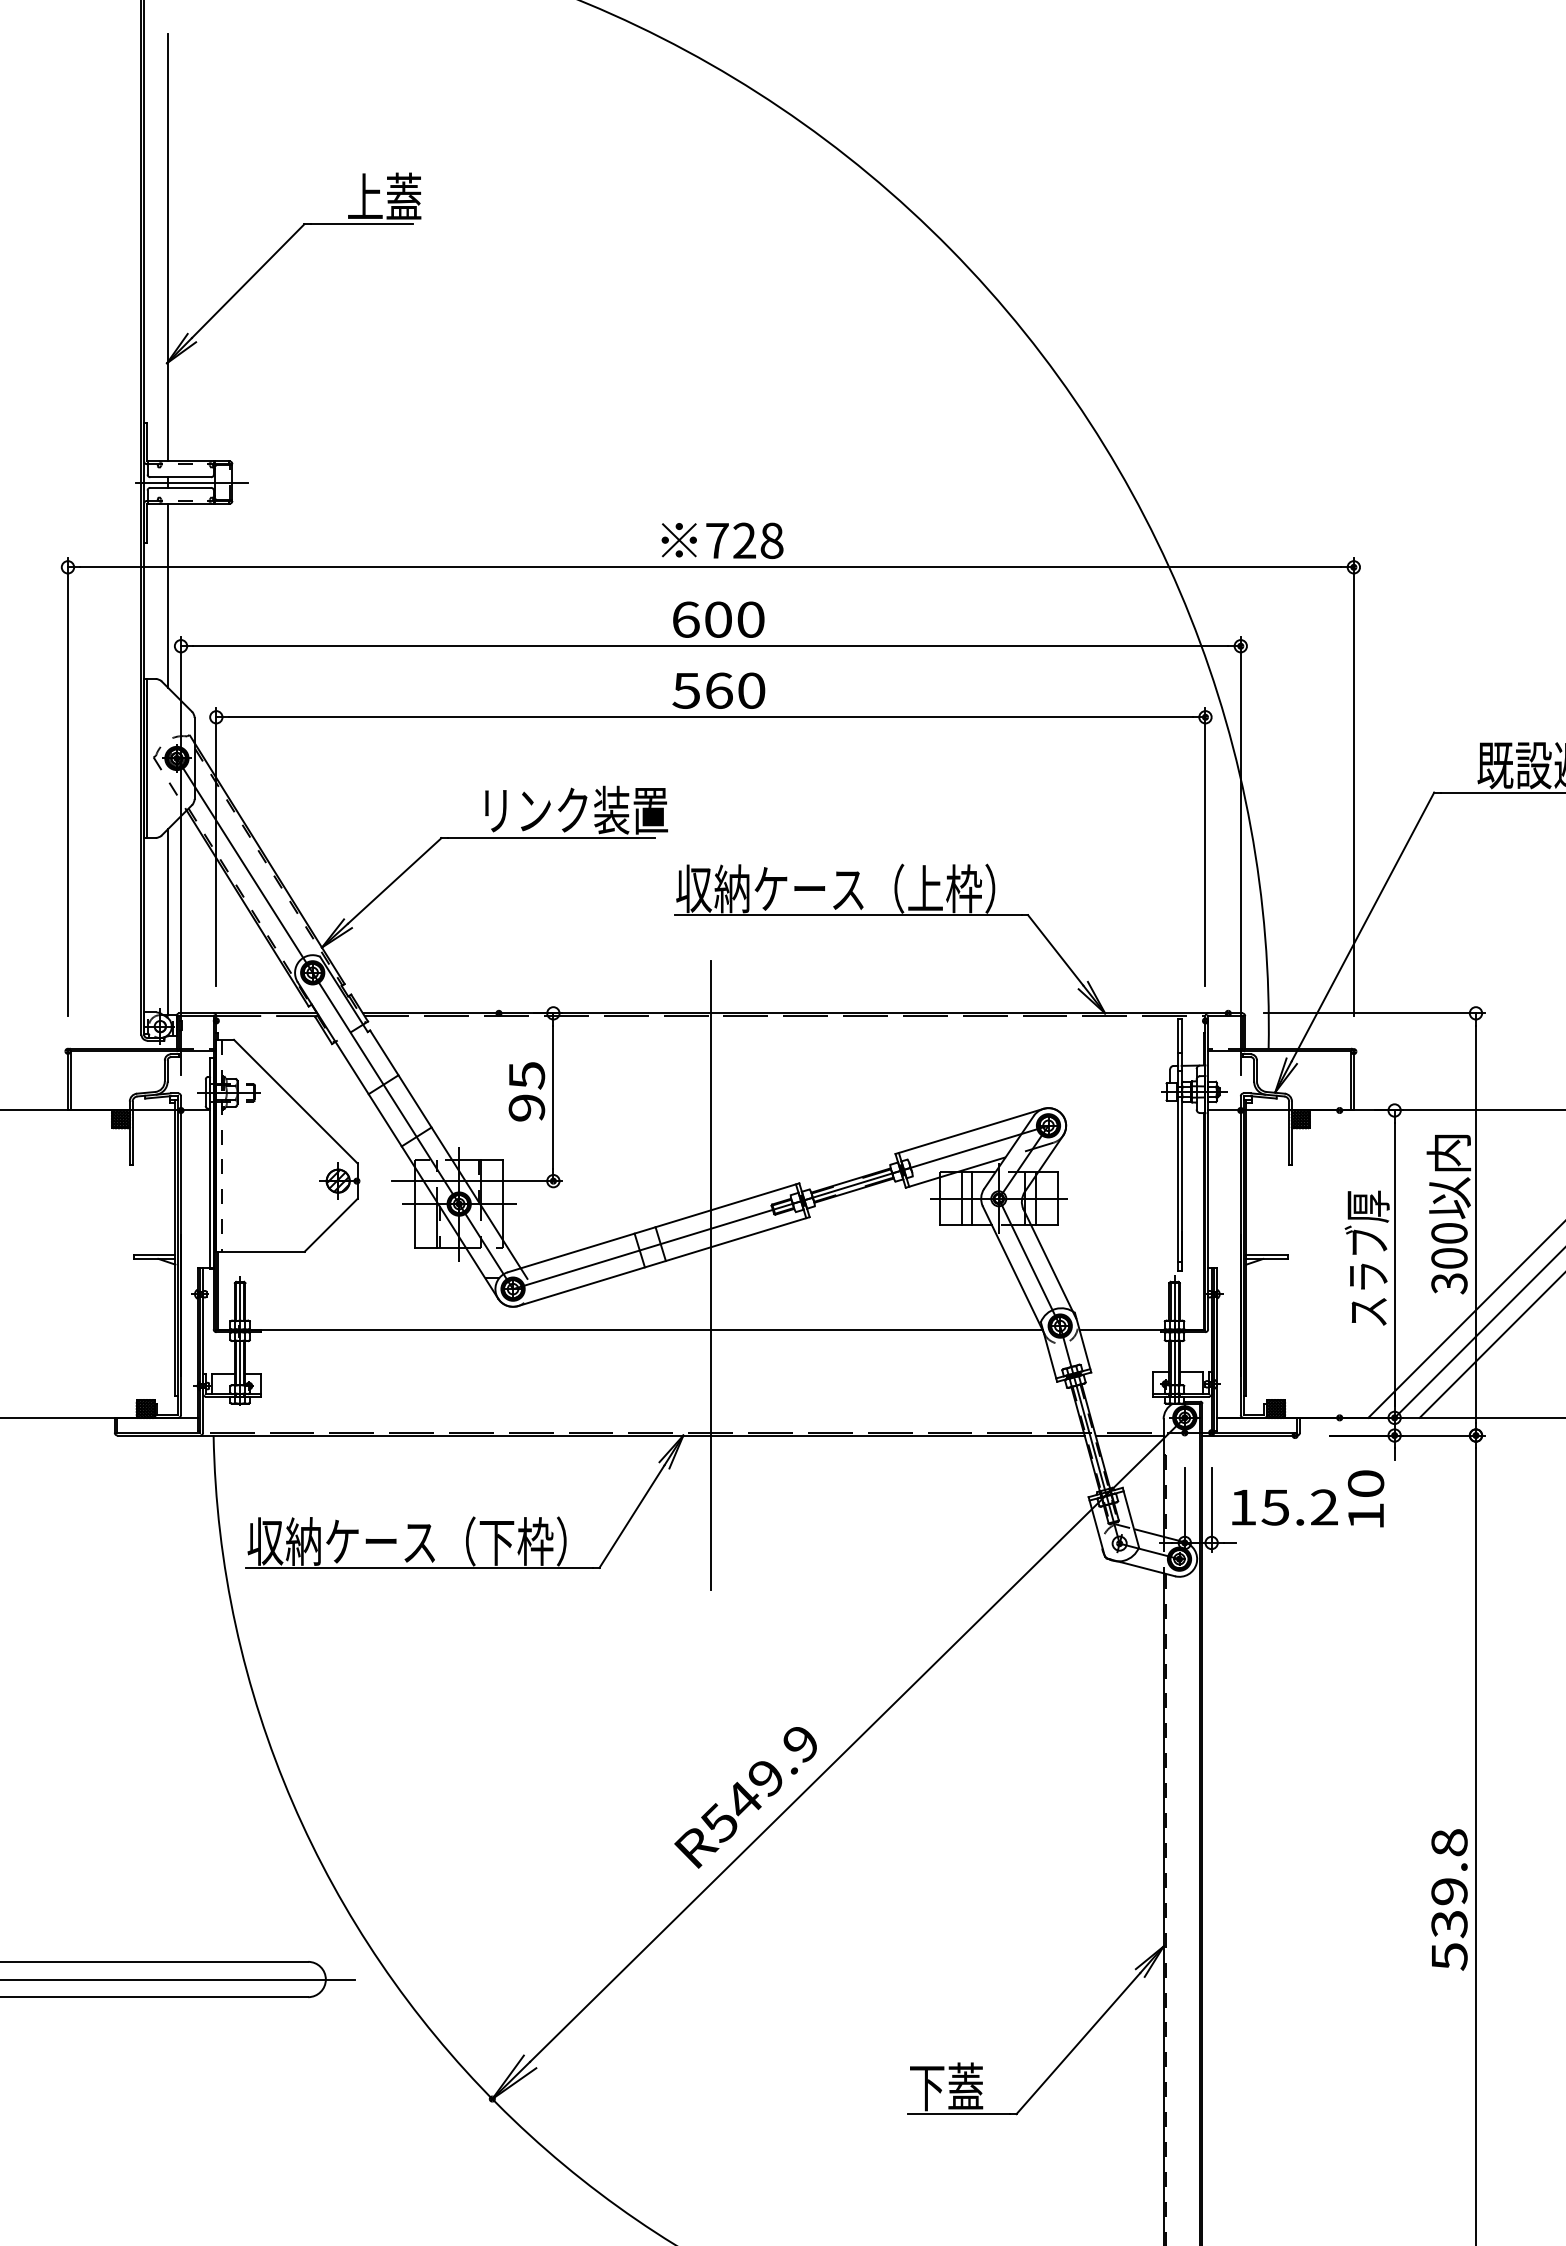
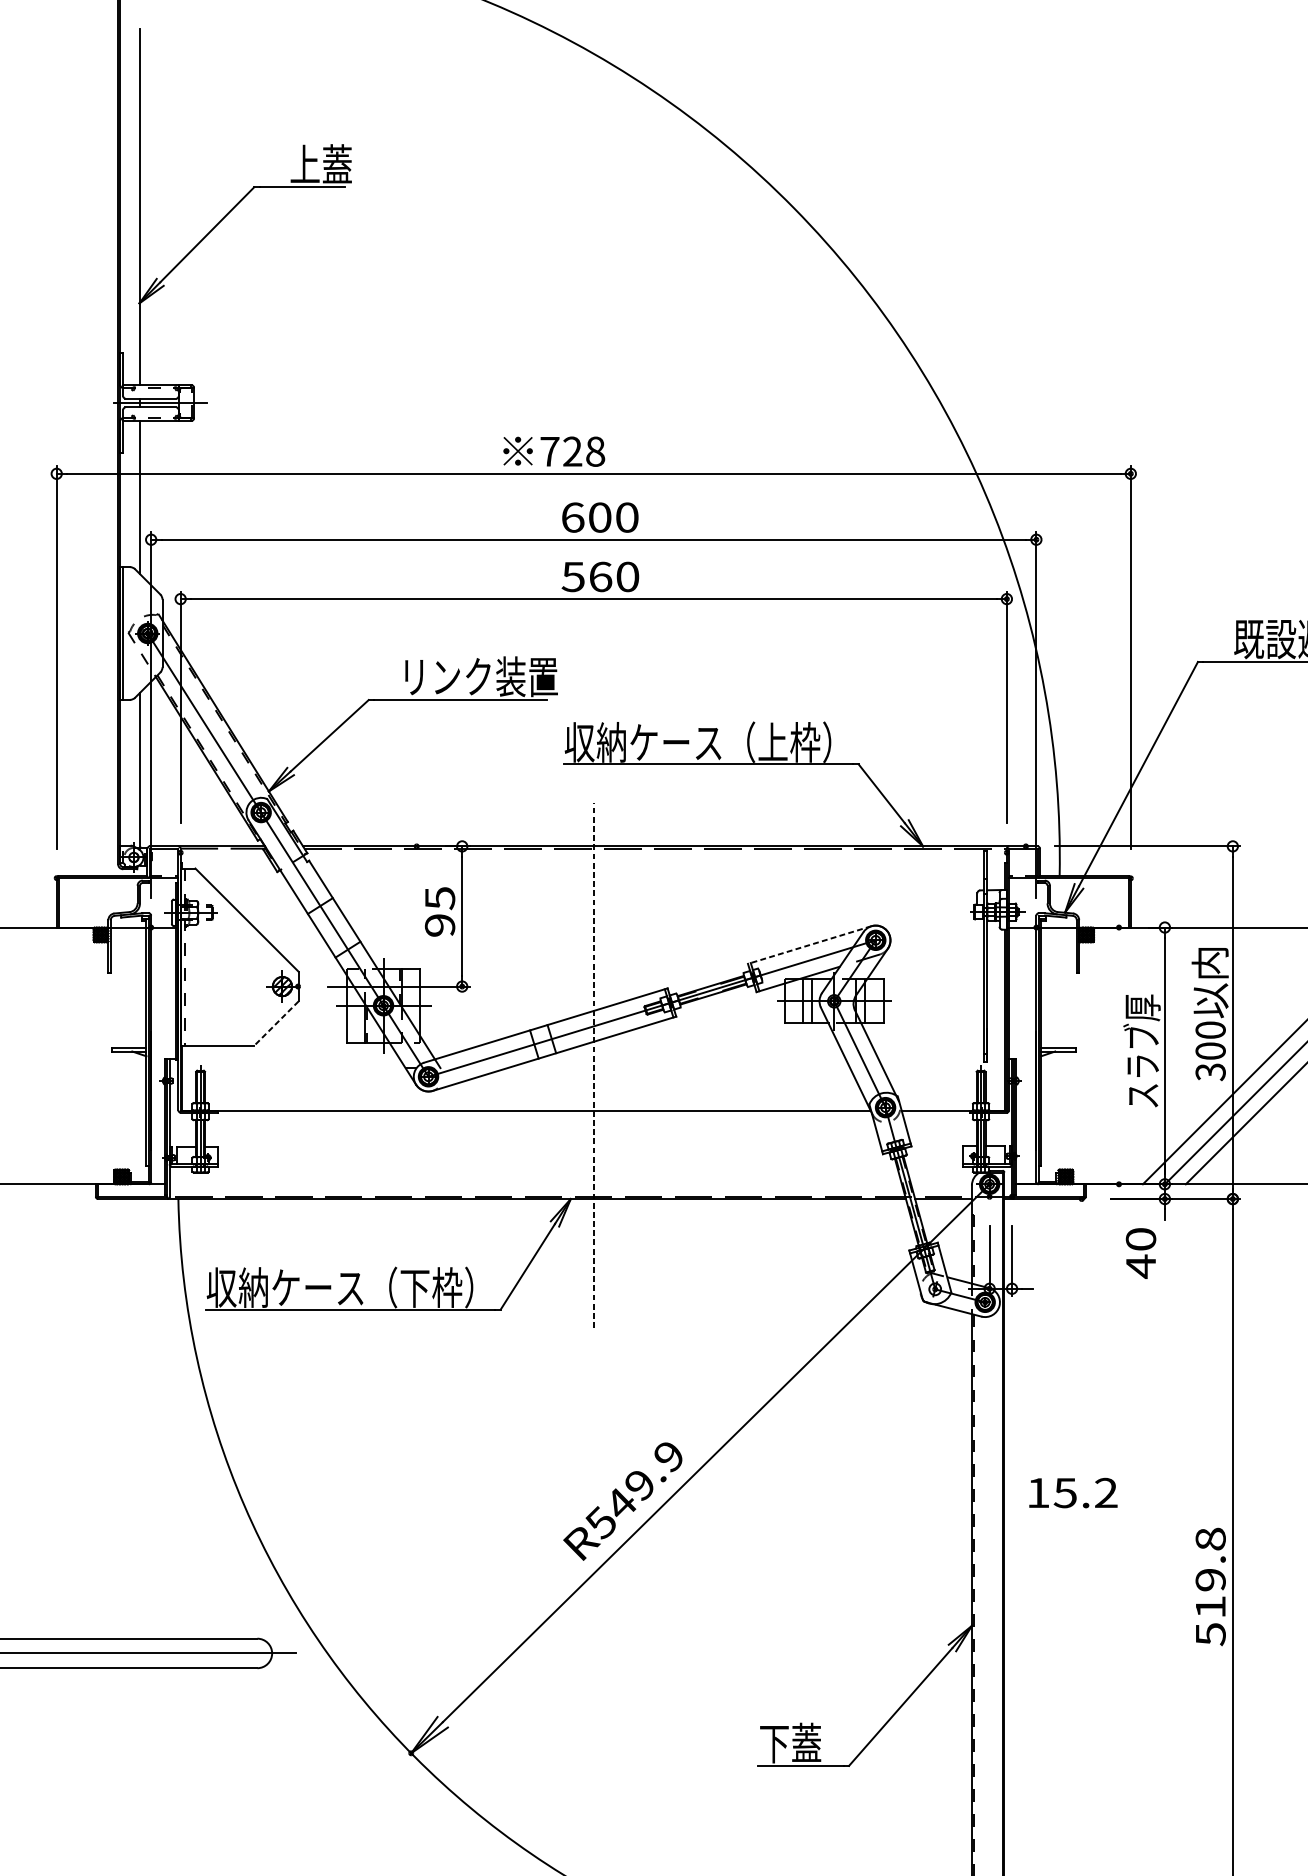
text: (722, 540) -> (554, 451), moved
line: (968, 1131) -> (808, 945), solid -> dashed
line: (330, 1225) -> (276, 1023), solid -> dashed
line: (710, 1275) -> (593, 1065), solid -> dashed
text: (1284, 1507) -> (1072, 1493), moved
text: (1365, 1516) -> (1140, 1266), 10 -> 40
text: (1449, 1924) -> (1210, 1607), 539.8 -> 519.8

